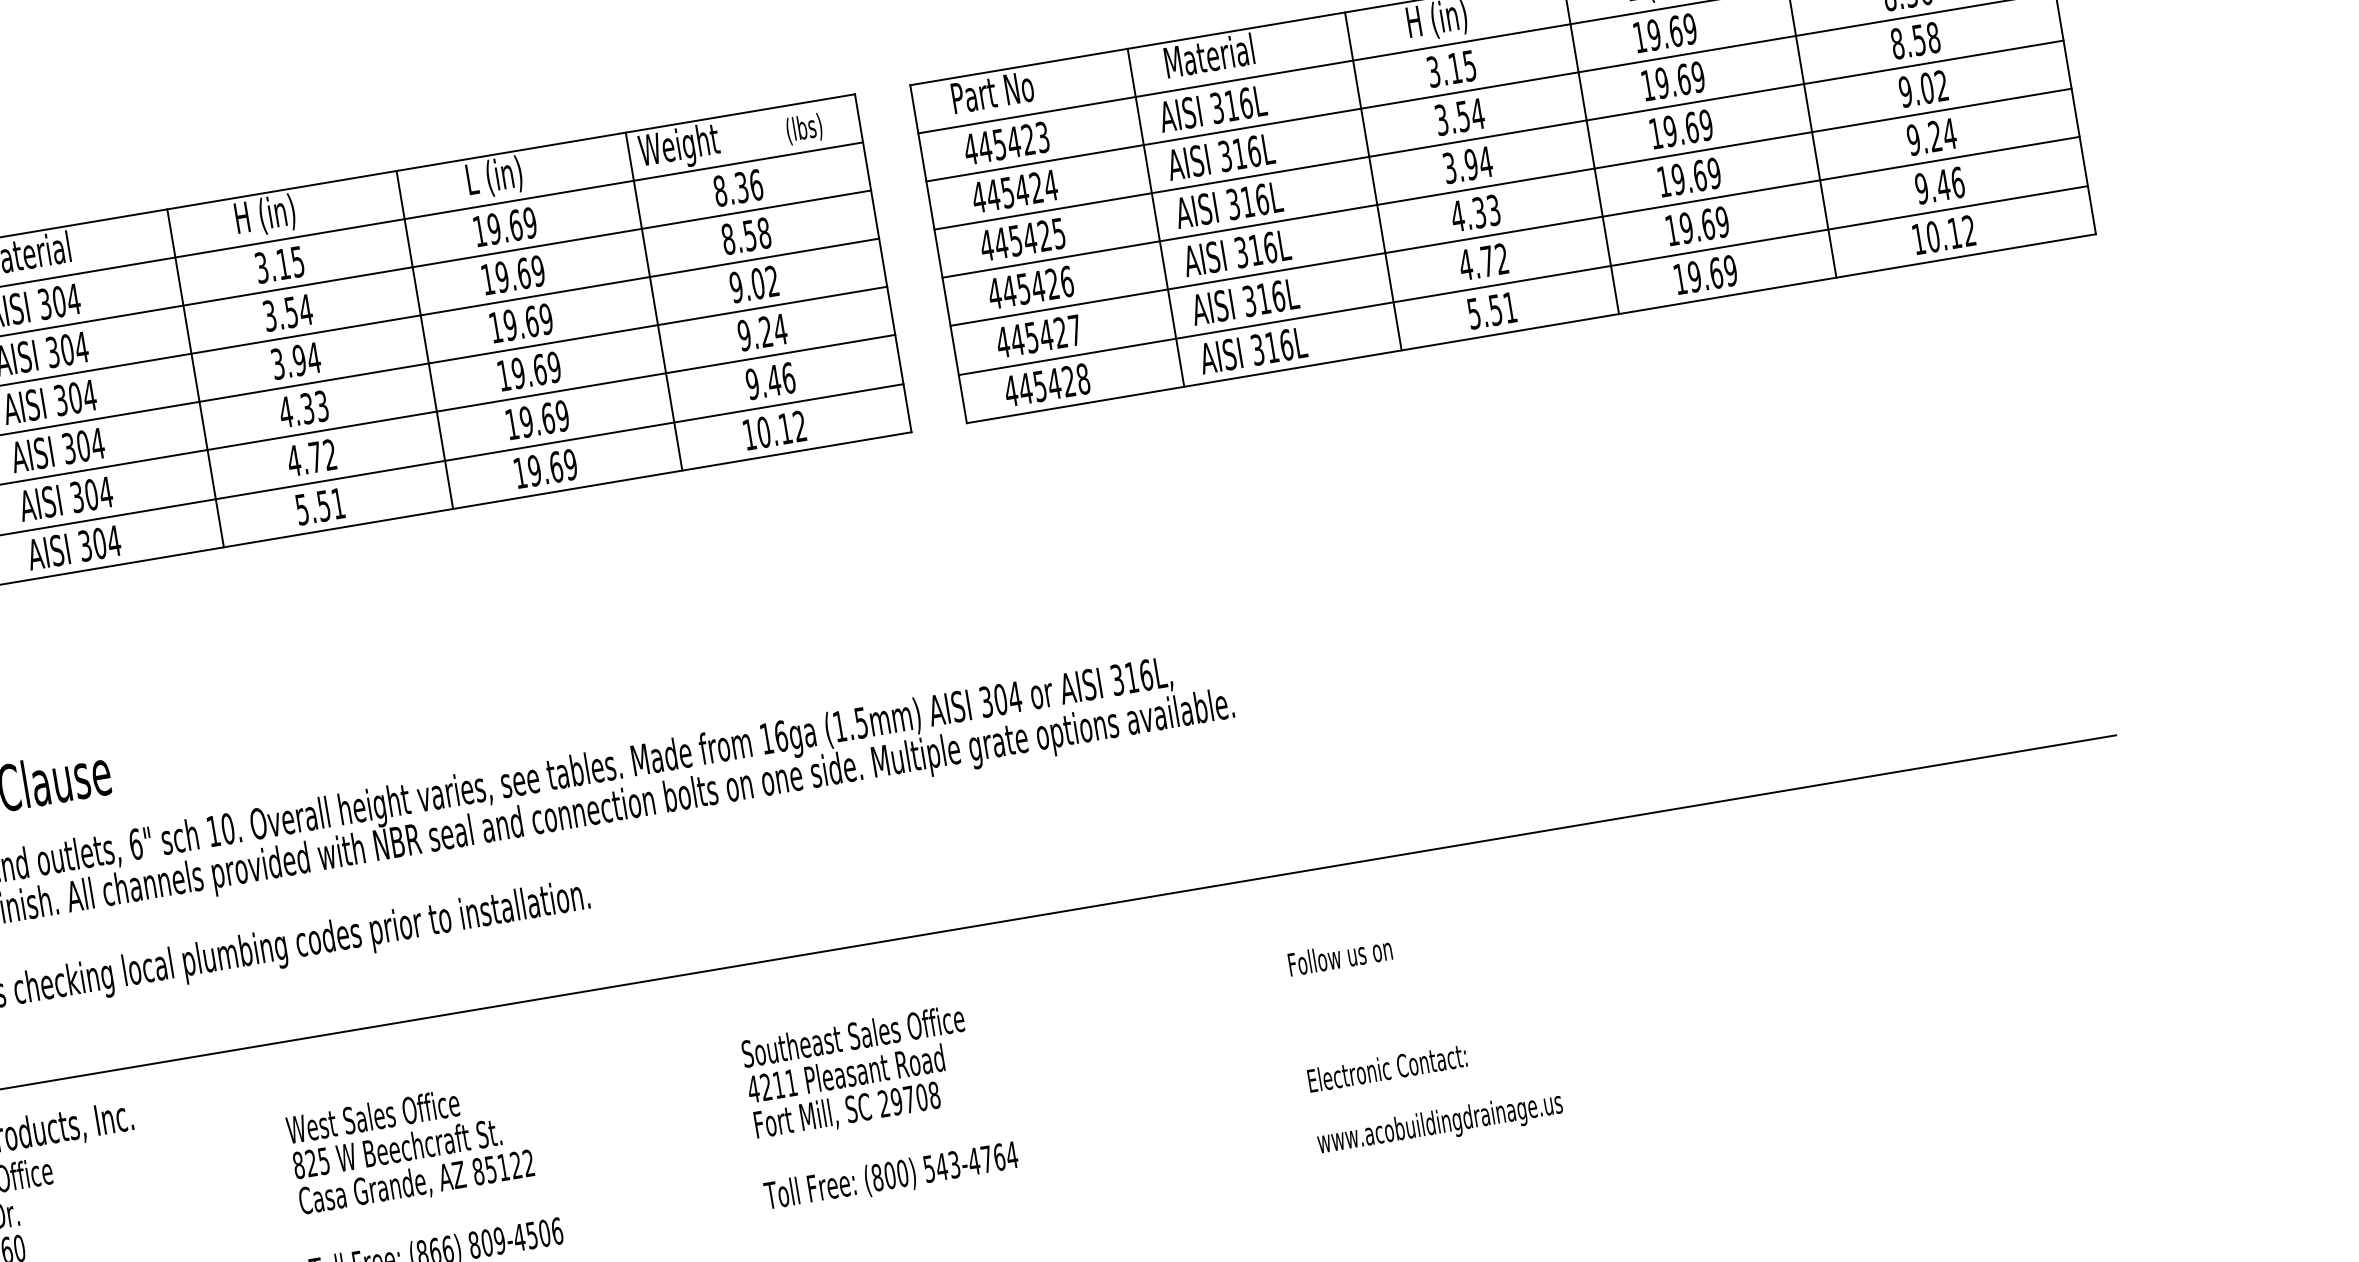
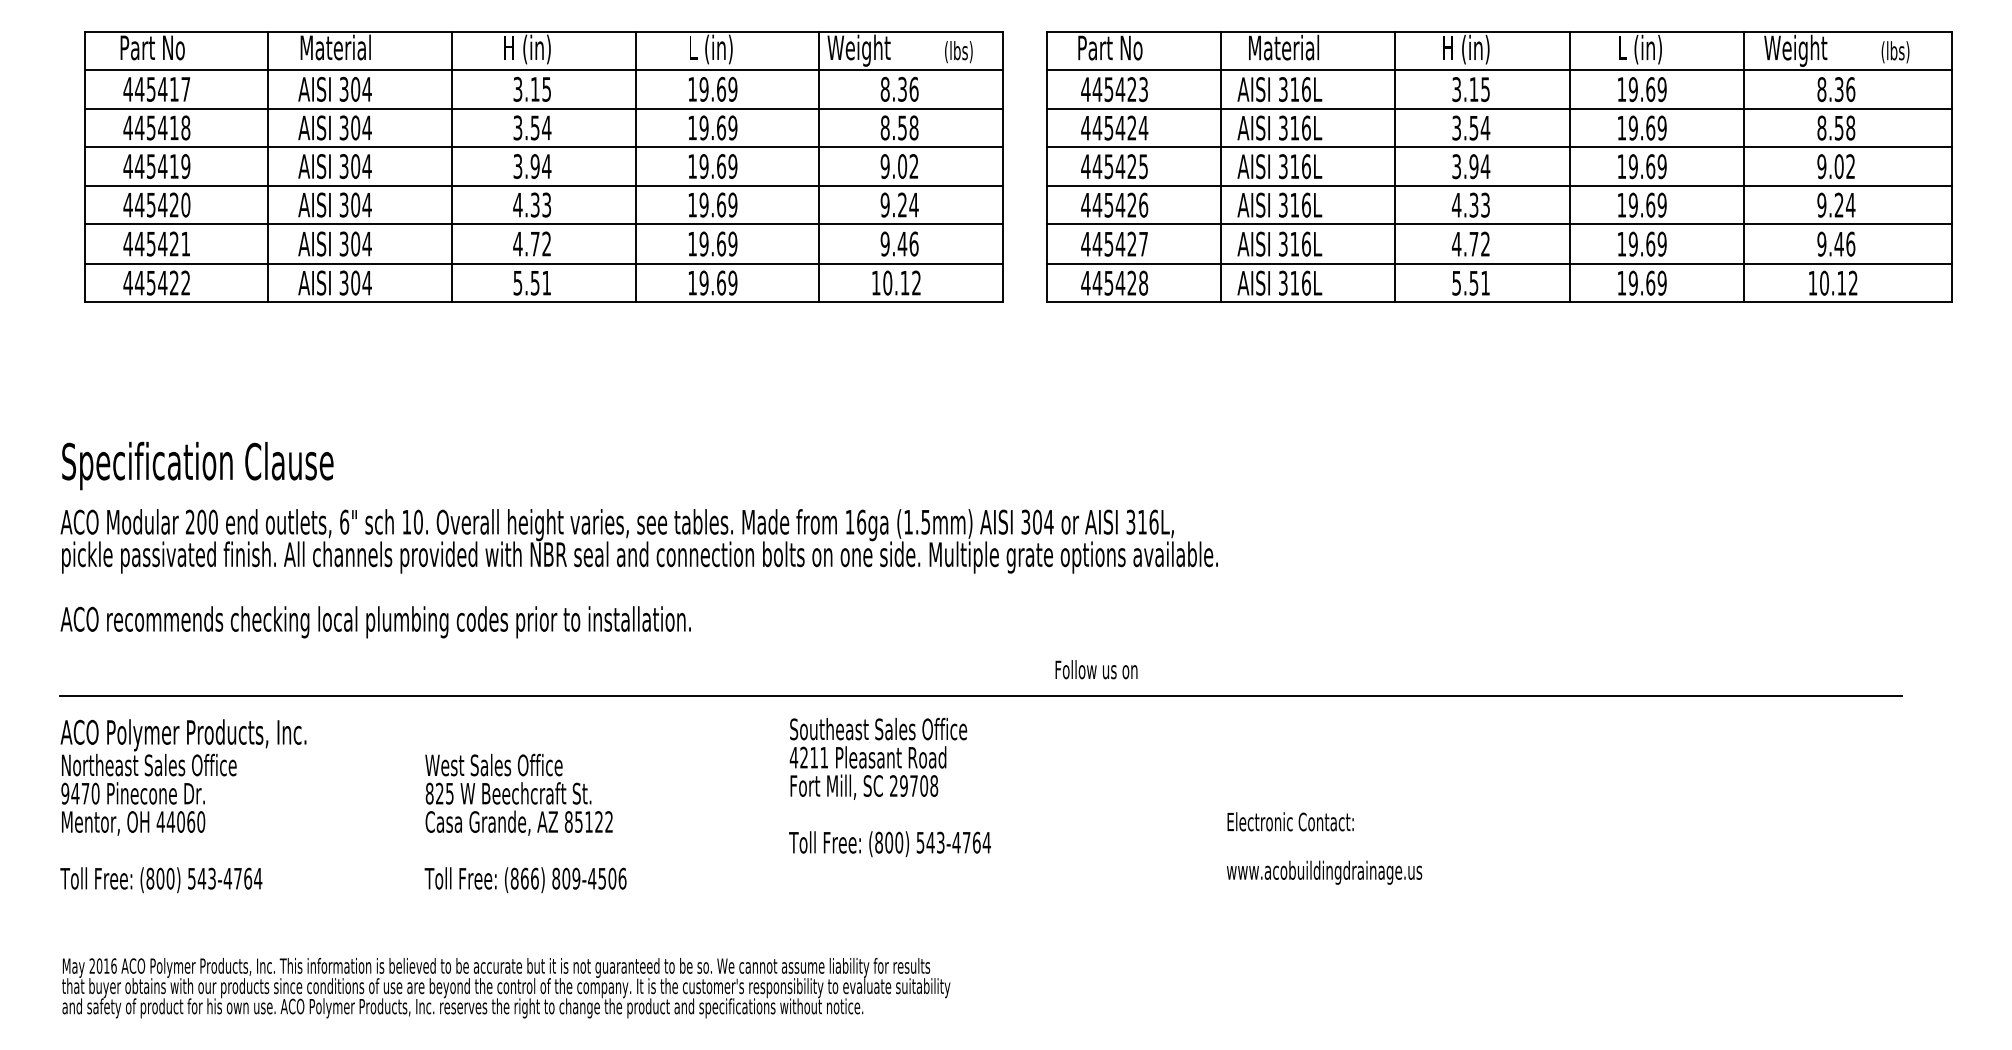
text: (1340, 956) -> (1096, 669), moved
text: (1435, 1094) -> (1324, 848), moved
text: (879, 1106) -> (889, 787), moved

